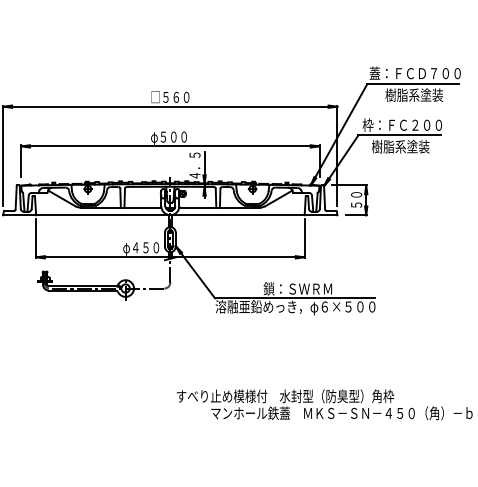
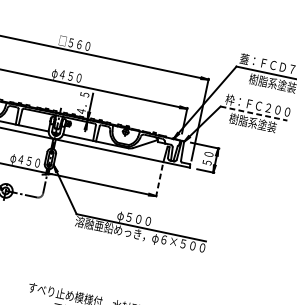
line: (400, 135) -> (254, 113), solid -> dashed
text: (168, 136) -> (66, 75), φ５００ -> φ４５０
line: (304, 238) -> (159, 180), solid -> dashed
text: (297, 289) -> (144, 221), 鎖：ＳＷＲＭ -> φ５００

